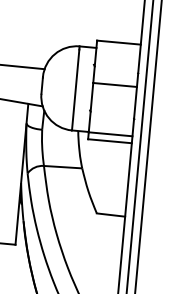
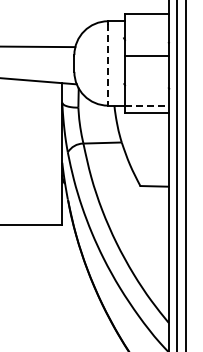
line: (76, 90) -> (108, 65), solid -> dashed
line: (110, 133) -> (146, 105), solid -> dashed

